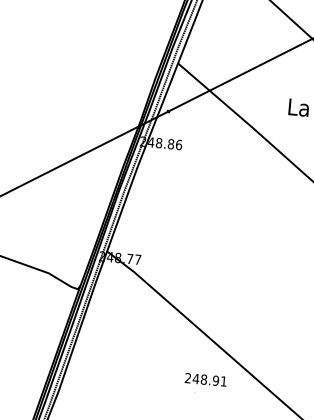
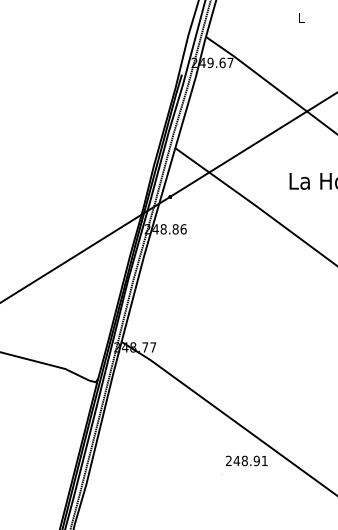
text: (205, 379) -> (246, 460), moved

